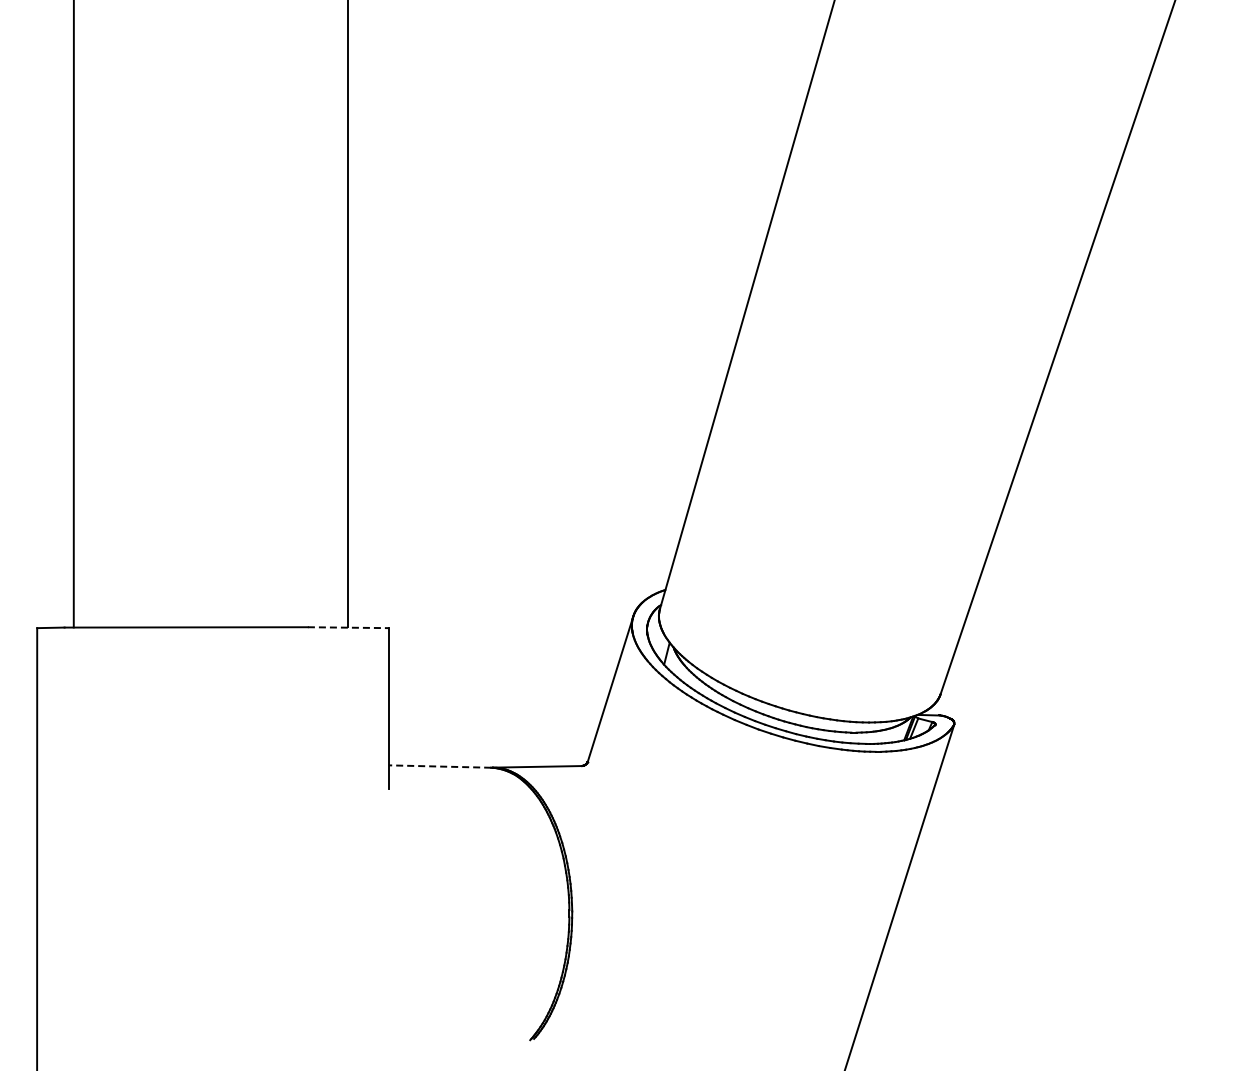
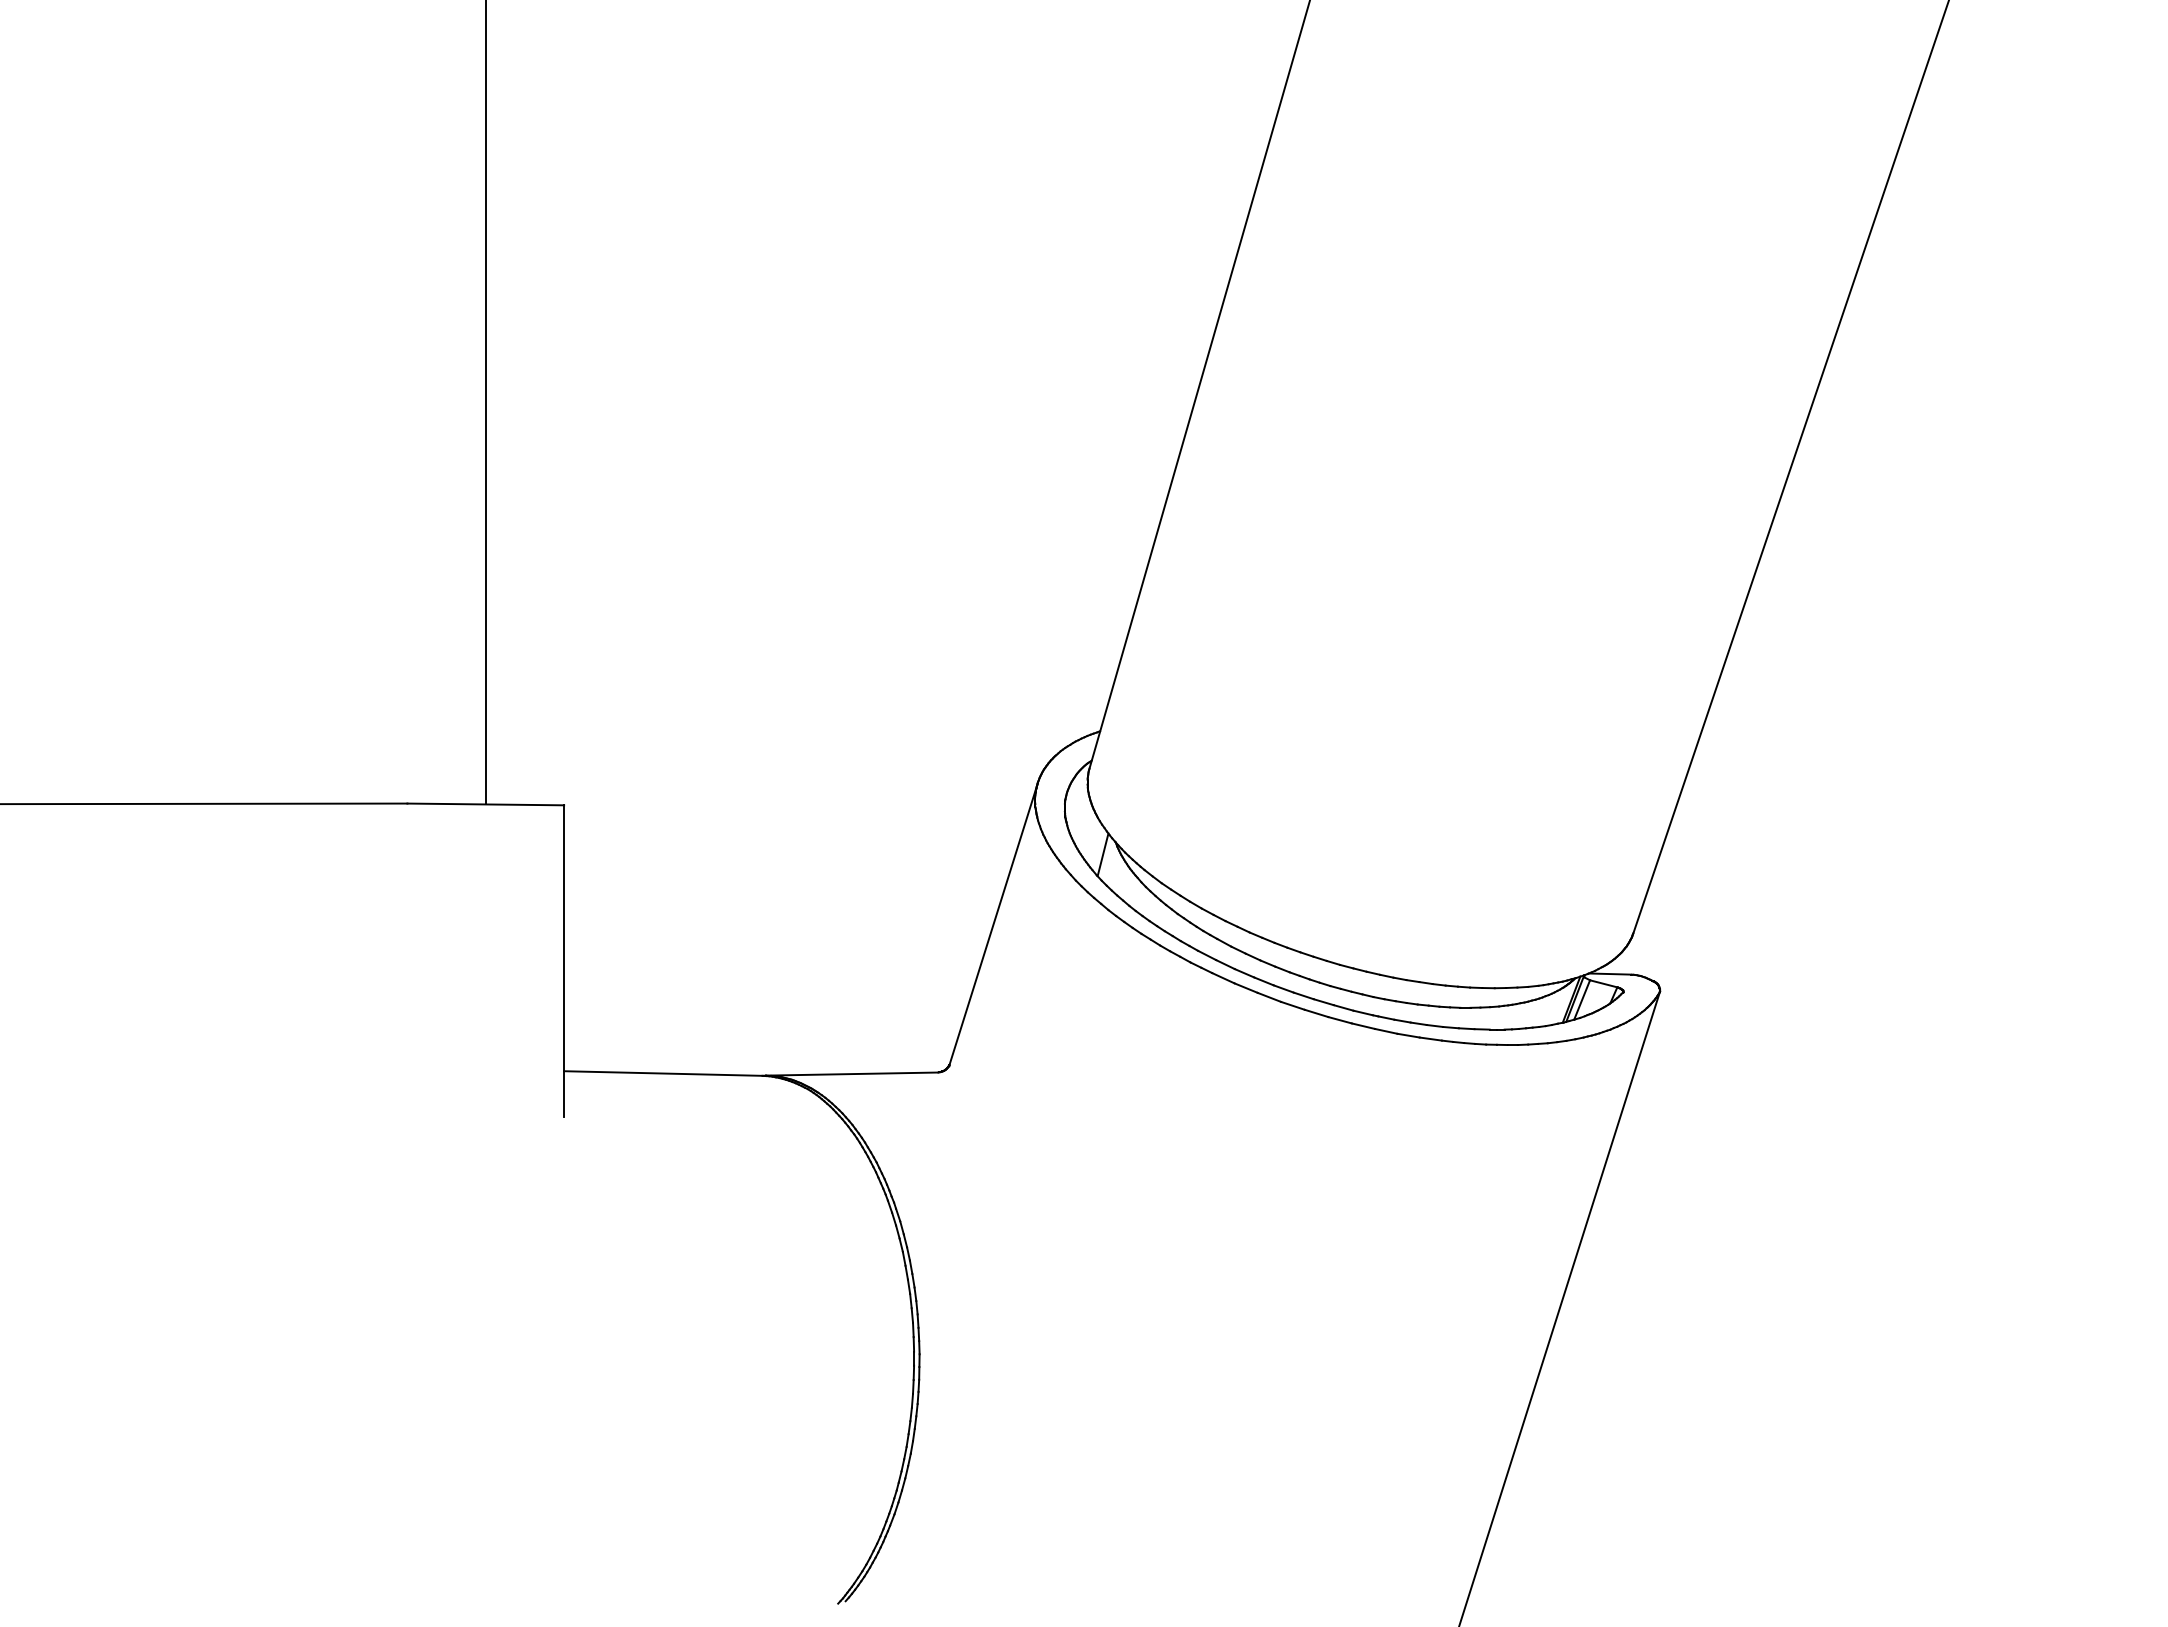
line: (348, 627) -> (486, 804), dashed -> solid
line: (439, 766) -> (662, 1073), dashed -> solid

